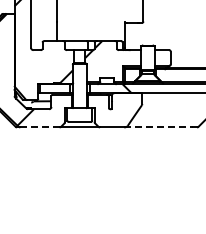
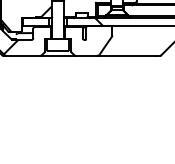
line: (39, 127) -> (23, 55), dashed -> solid
line: (158, 127) -> (126, 55), dashed -> solid

